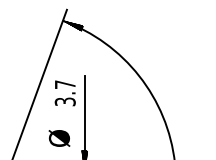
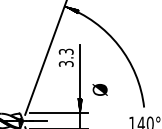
text: (64, 84) -> (65, 51), 3.7 -> 3.3
text: (58, 137) -> (99, 89), moved

